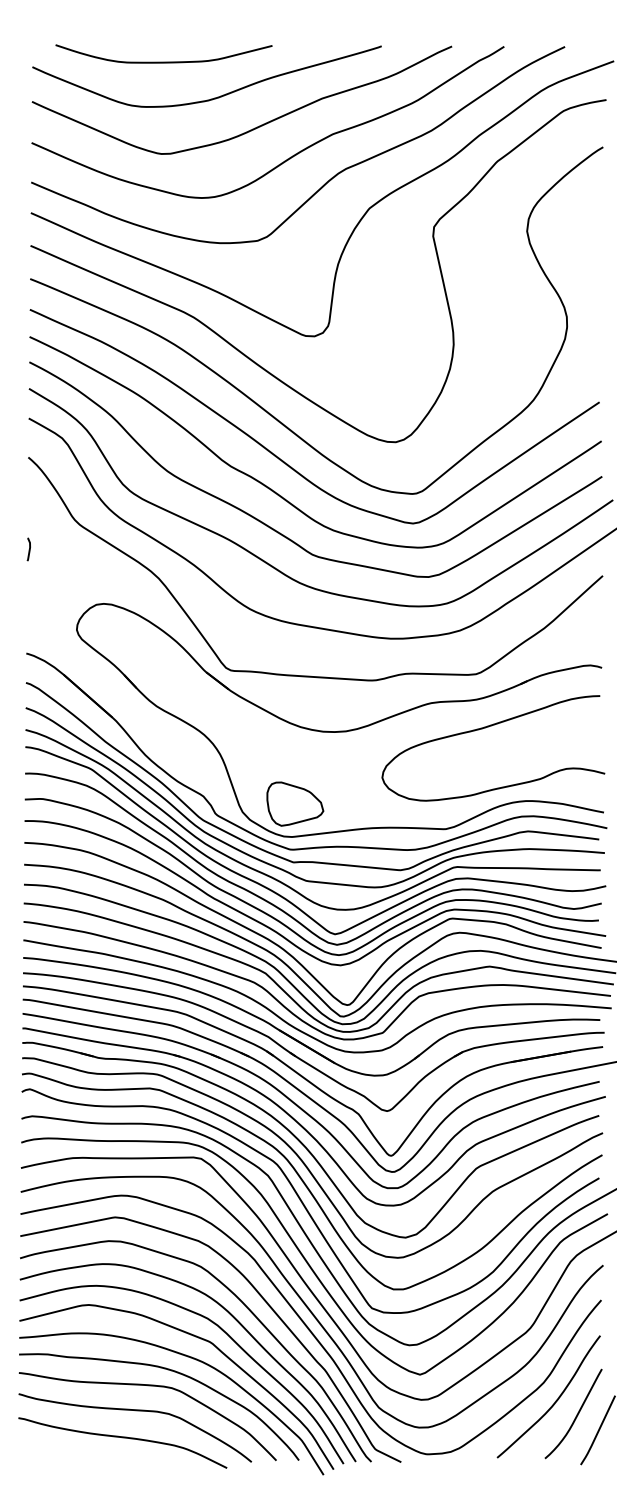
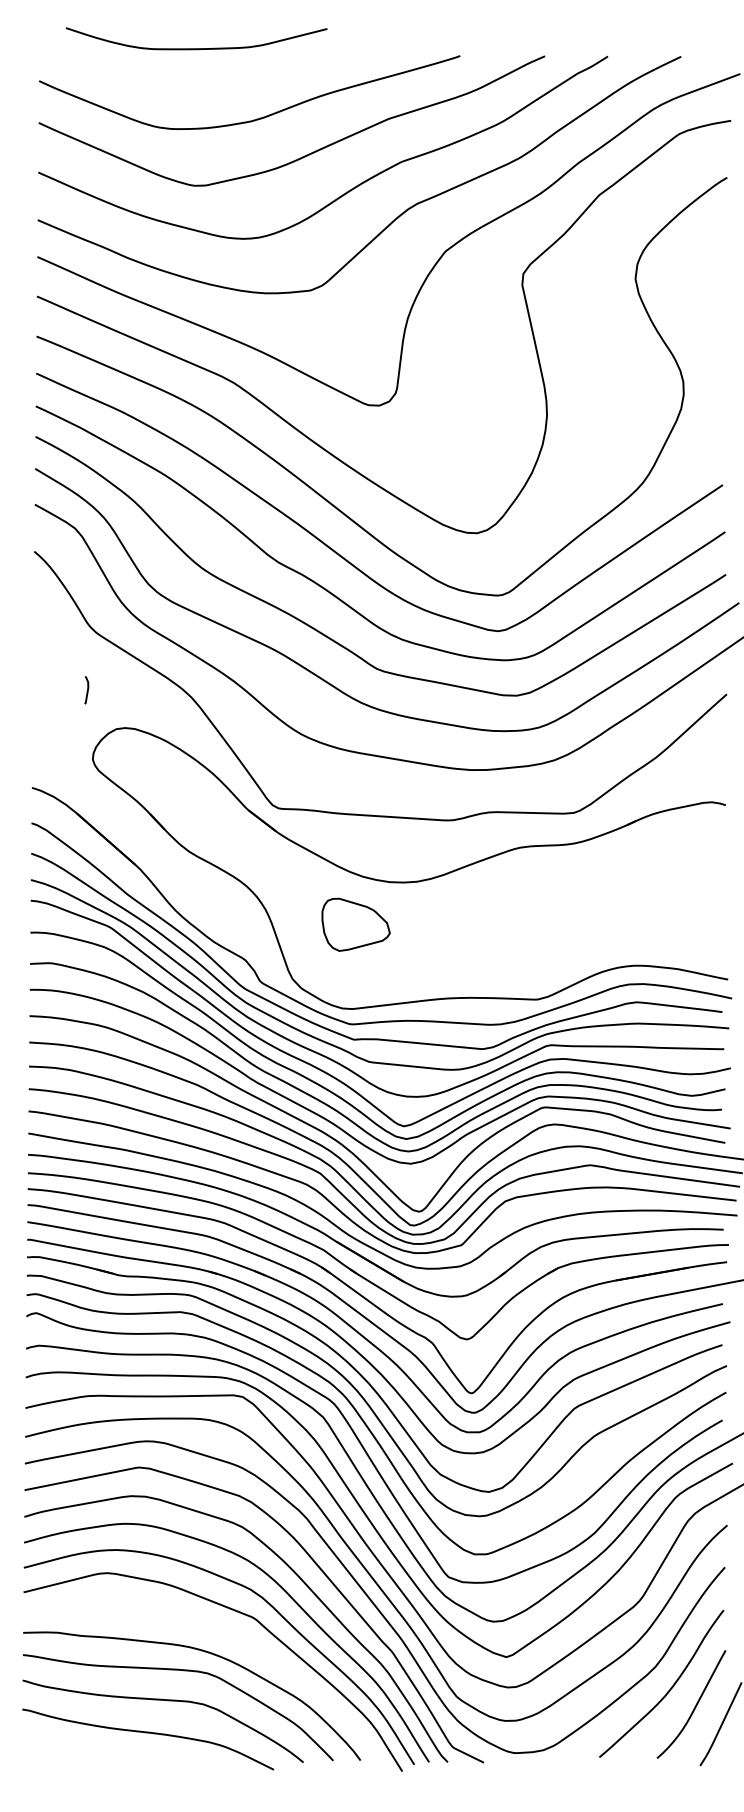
curve: (163, 61) -> (196, 47), moved
curve: (28, 549) -> (86, 690), moved
curve: (485, 728) -> (585, 878), removed
part: (295, 803) -> (356, 924), moved
curve: (187, 1357) -> (226, 1636), removed

